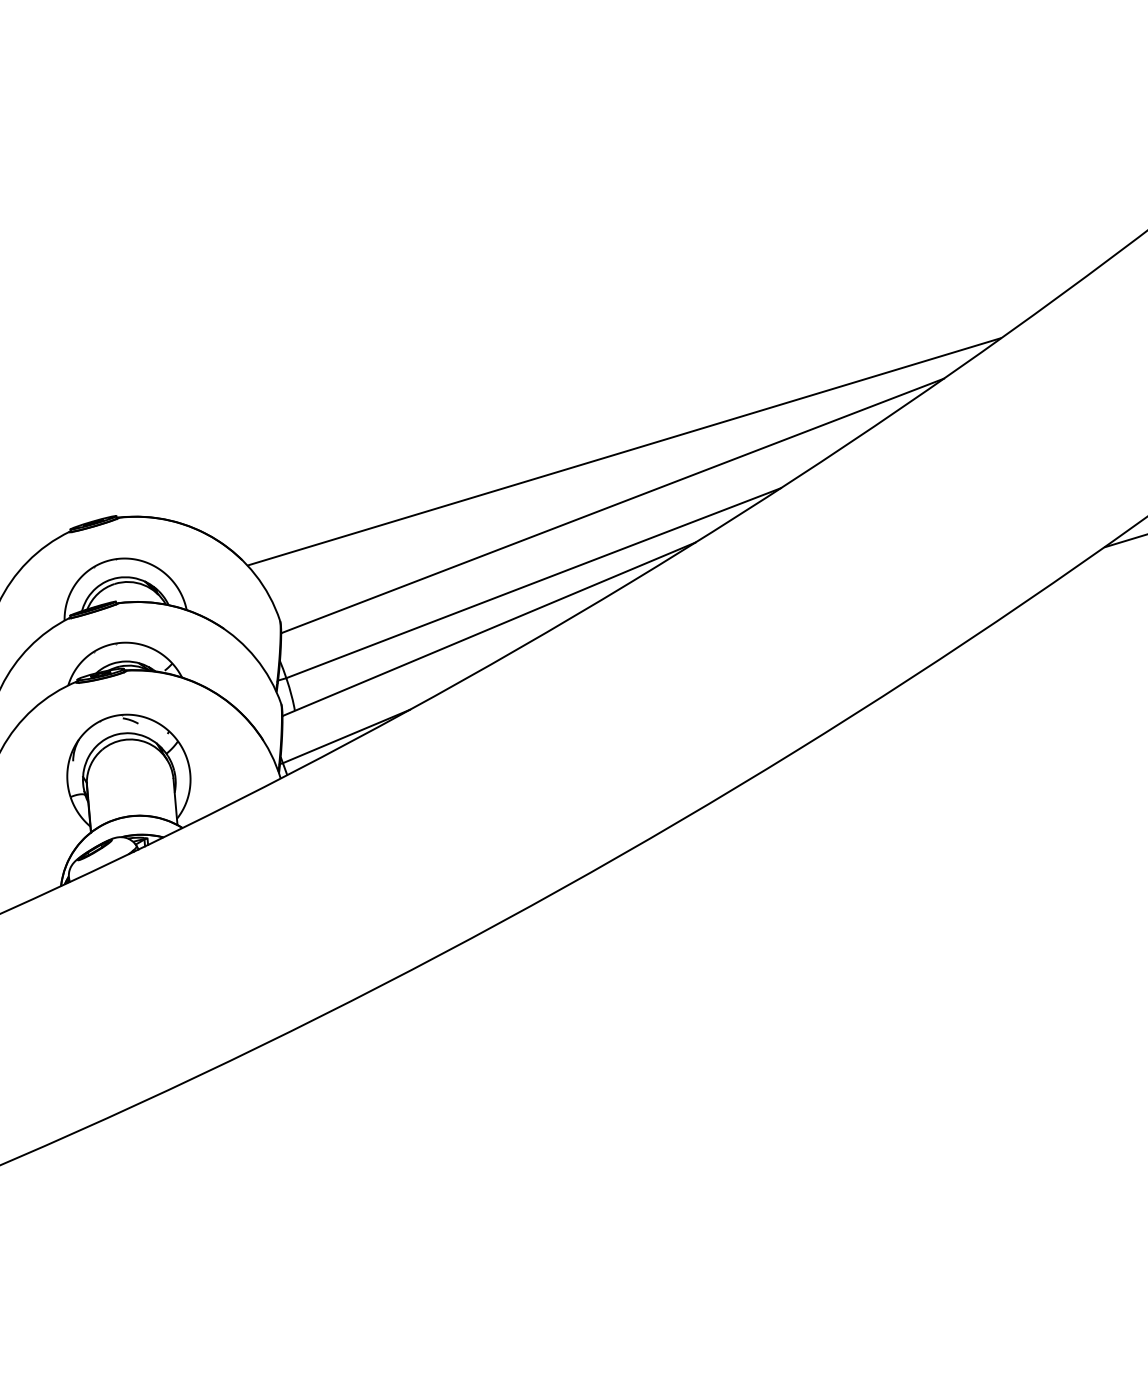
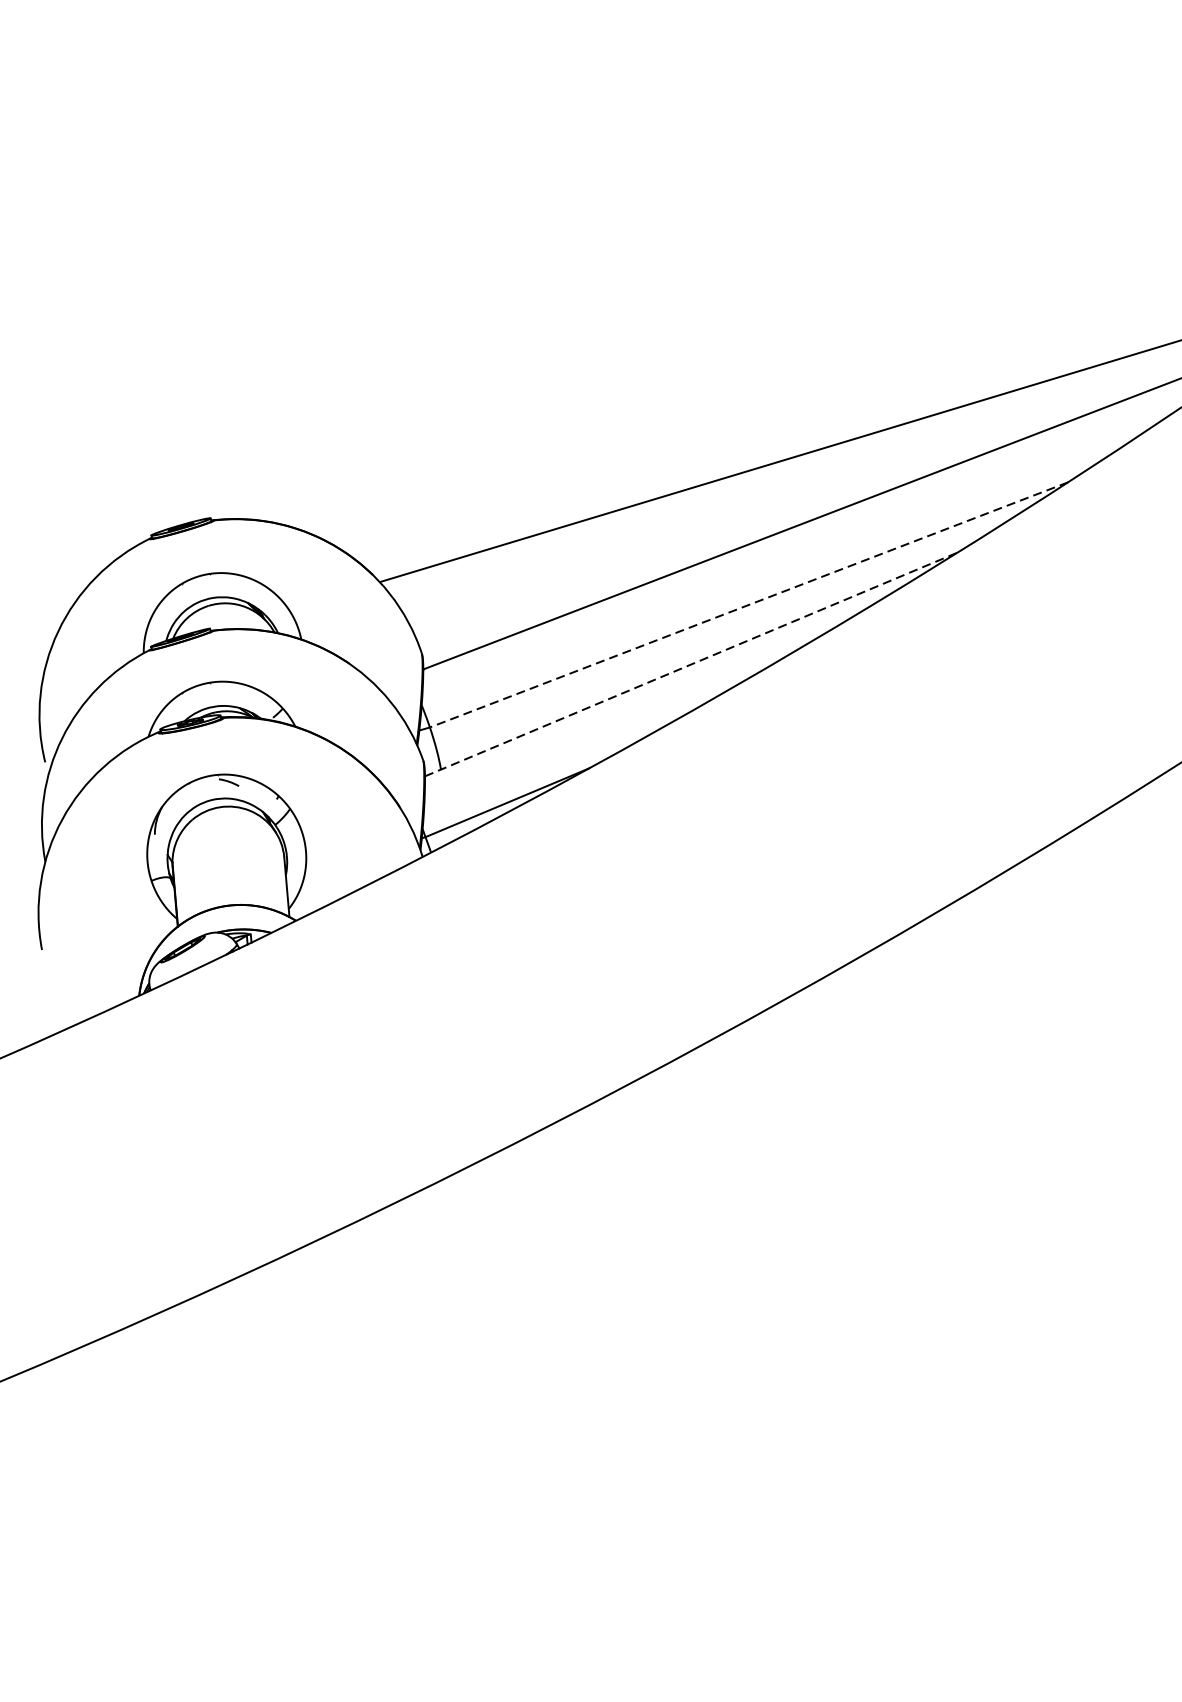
line: (533, 583) -> (748, 605), solid -> dashed
line: (488, 629) -> (690, 664), solid -> dashed

